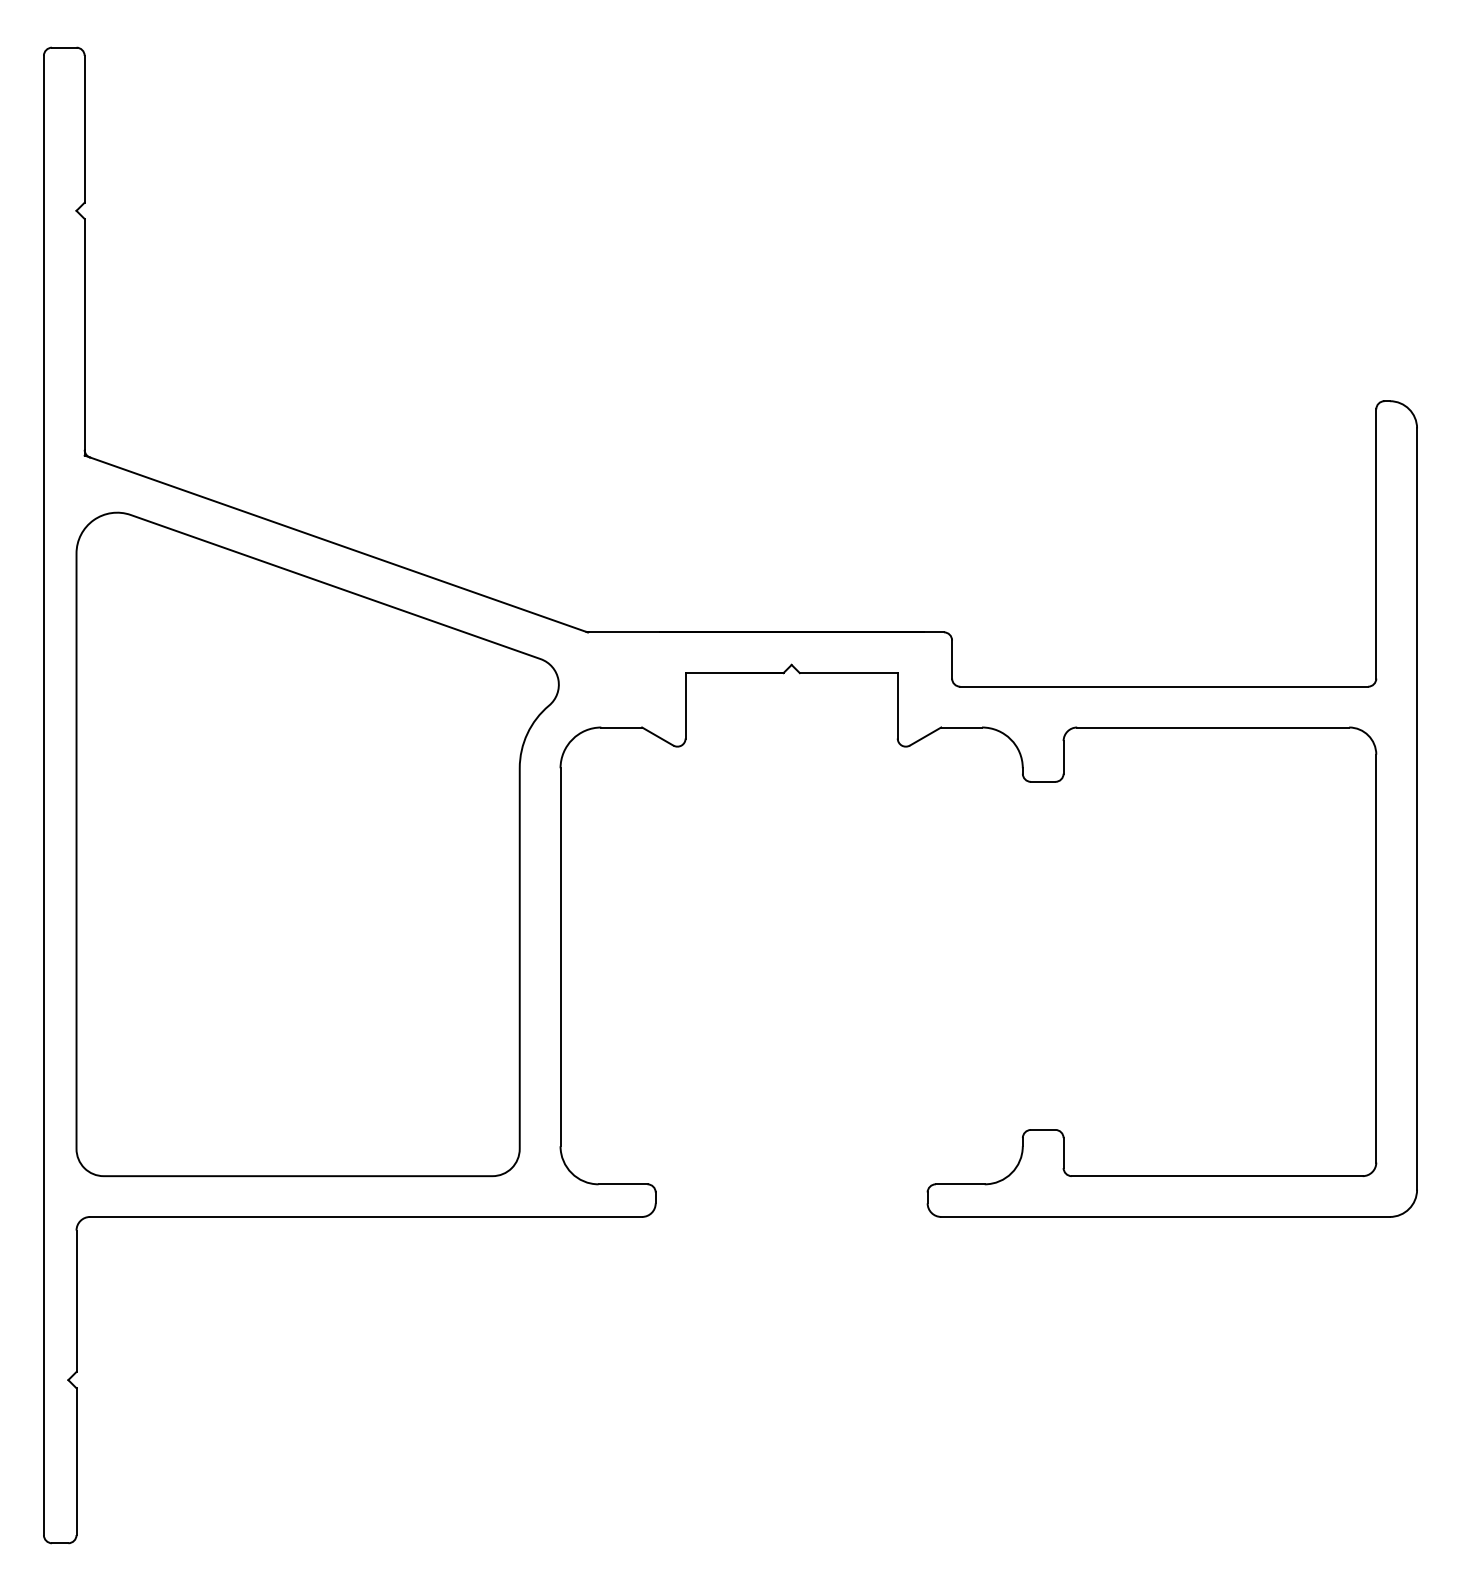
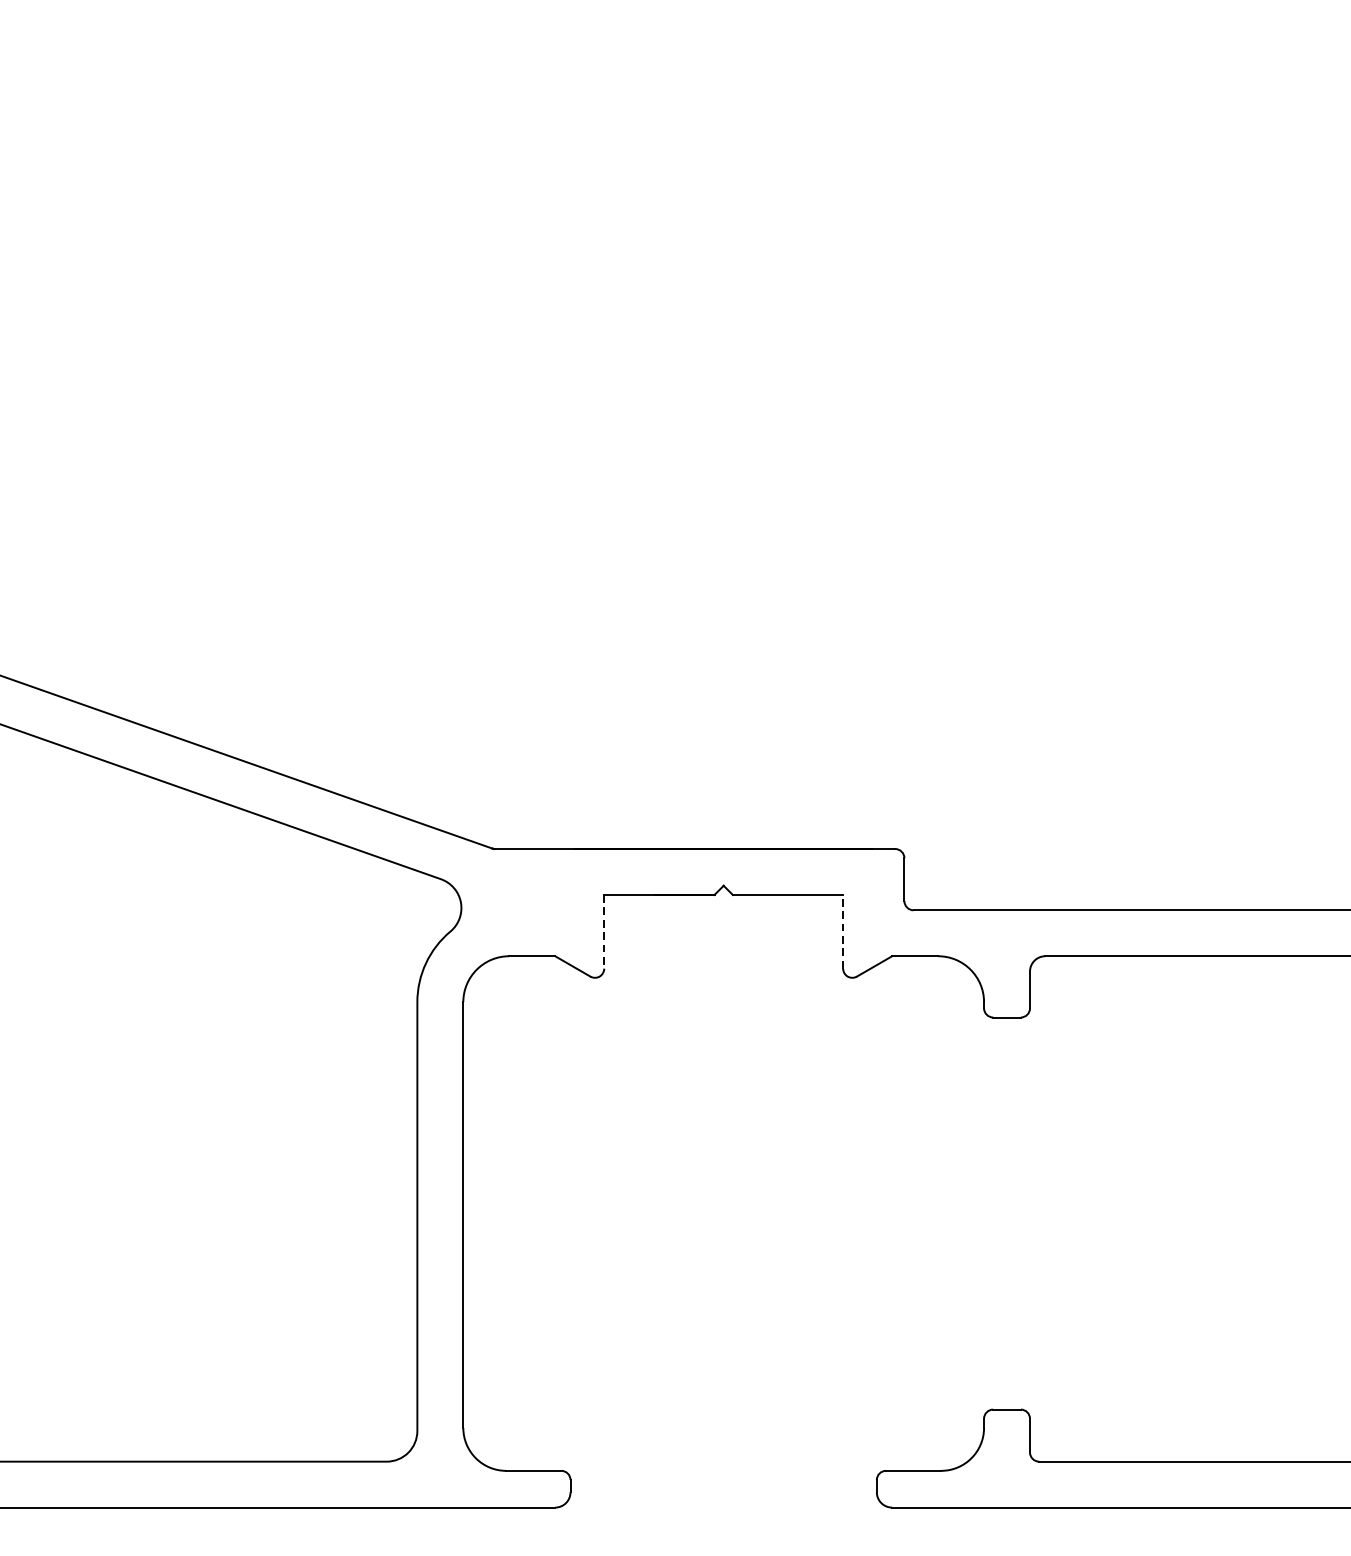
line: (685, 705) -> (604, 931), solid -> dashed
line: (897, 705) -> (842, 931), solid -> dashed

